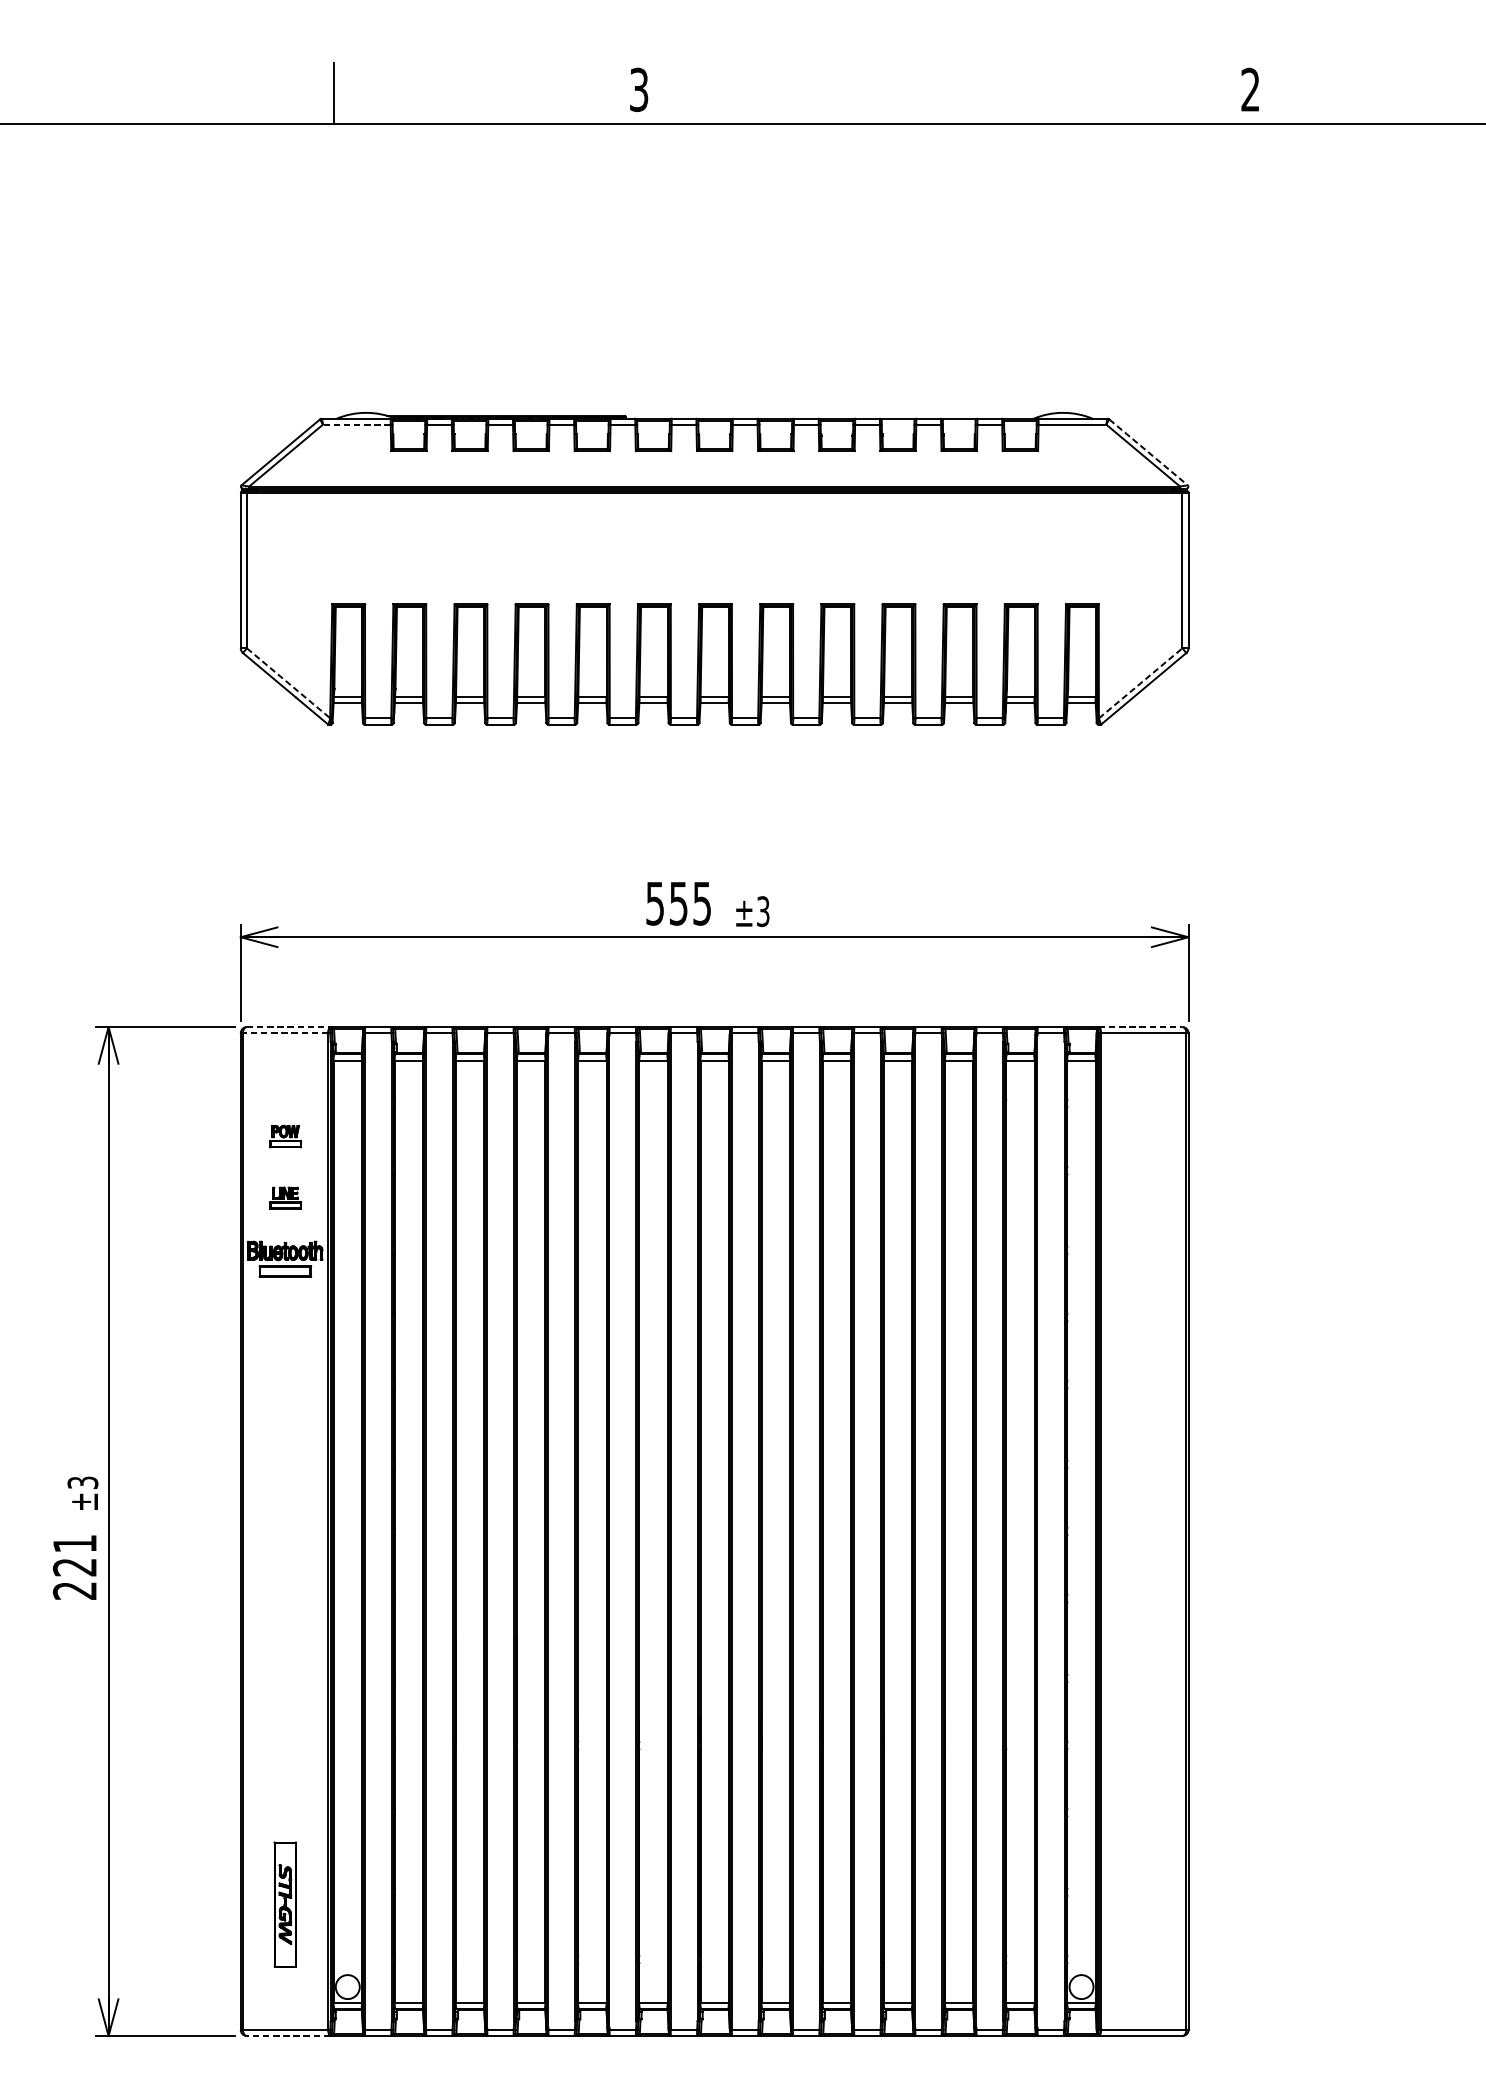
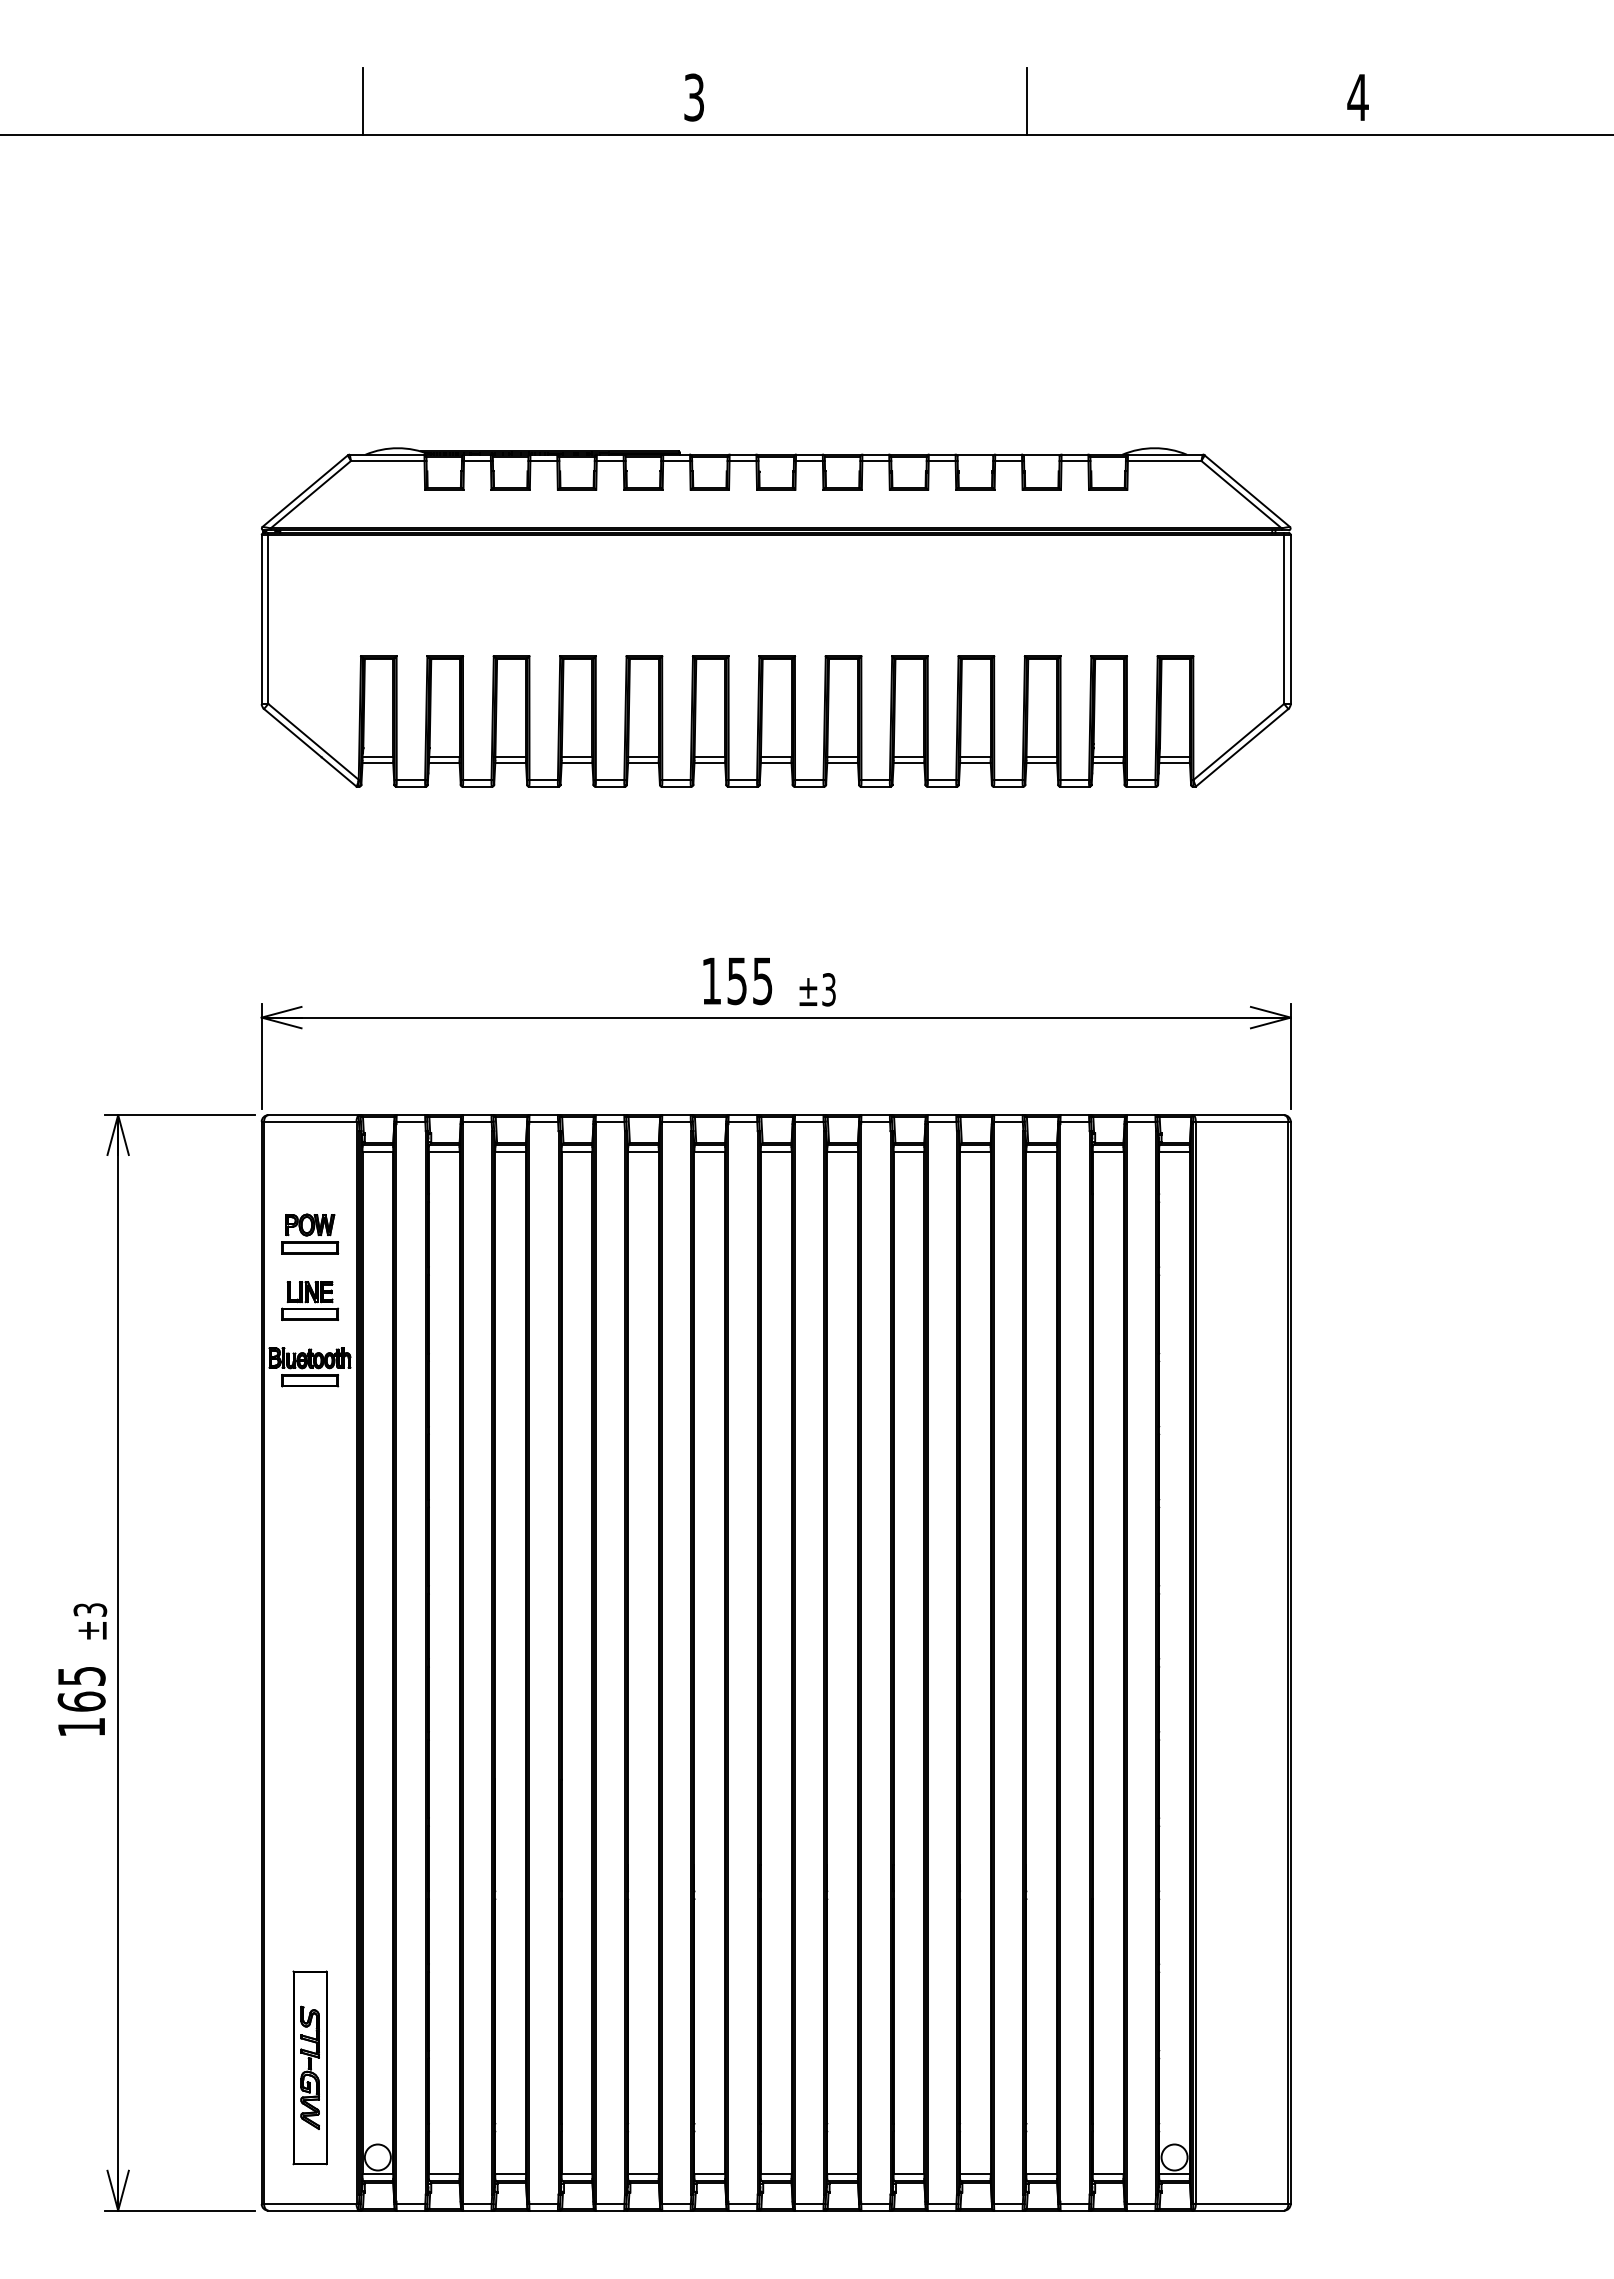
text: (1250, 88) -> (1357, 96), 2 -> 4
line: (946, 93) -> (1027, 101), added
line: (356, 425) -> (387, 461), dashed -> solid
line: (1148, 452) -> (1247, 491), dashed -> solid
line: (1141, 682) -> (1239, 741), dashed -> solid
line: (288, 683) -> (313, 742), dashed -> solid
text: (655, 903) -> (711, 981), 555 -> 155
line: (289, 1027) -> (314, 1115), dashed -> solid
line: (1141, 1027) -> (1239, 1115), dashed -> solid
line: (284, 1032) -> (309, 1121), dashed -> solid
part: (285, 1136) -> (310, 1233), size x1.67
part: (285, 1197) -> (310, 1300), size x1.67
text: (74, 1568) -> (81, 1702), 221 -> 165
part: (284, 1904) -> (309, 2067), size x1.43
line: (288, 2035) -> (313, 2210), dashed -> solid

